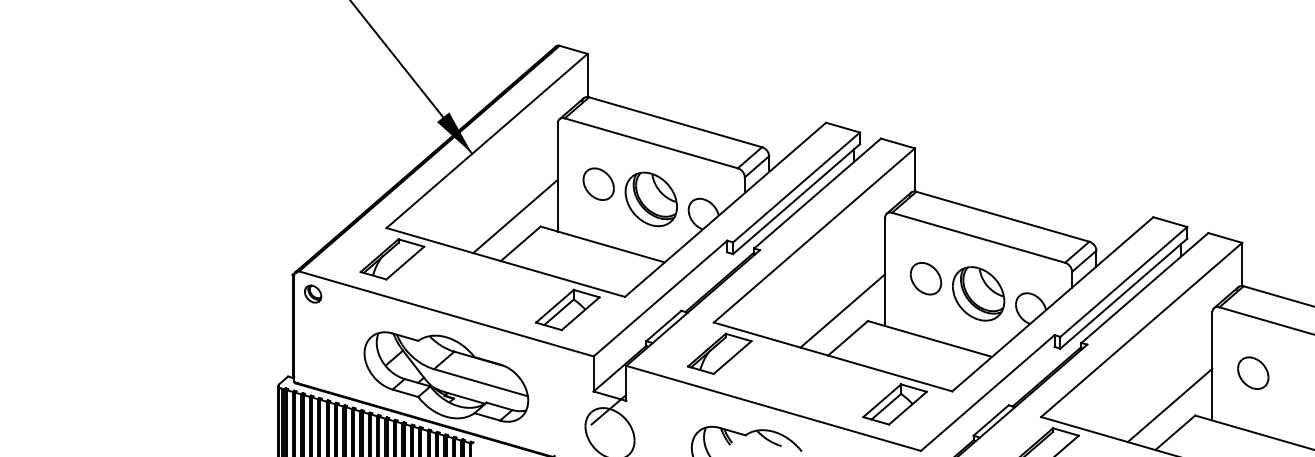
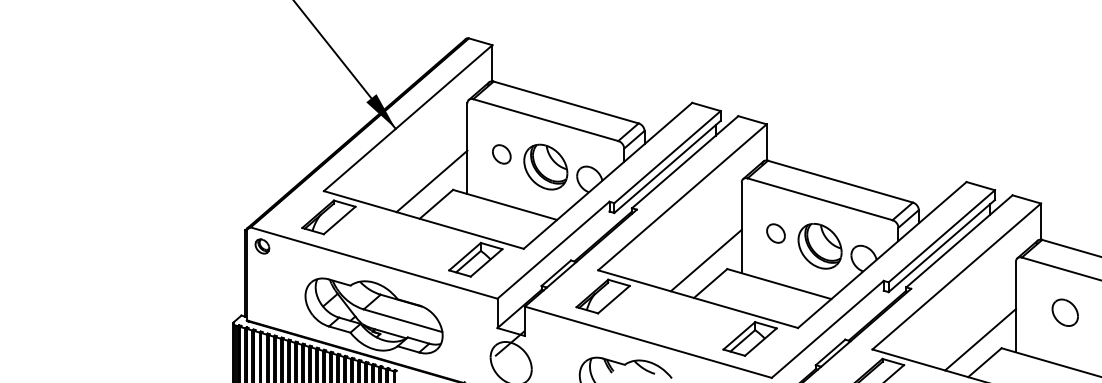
part: (598, 184) -> (501, 154), size x0.7
part: (925, 278) -> (775, 233), size x0.7
part: (1252, 372) -> (1064, 312), moved

